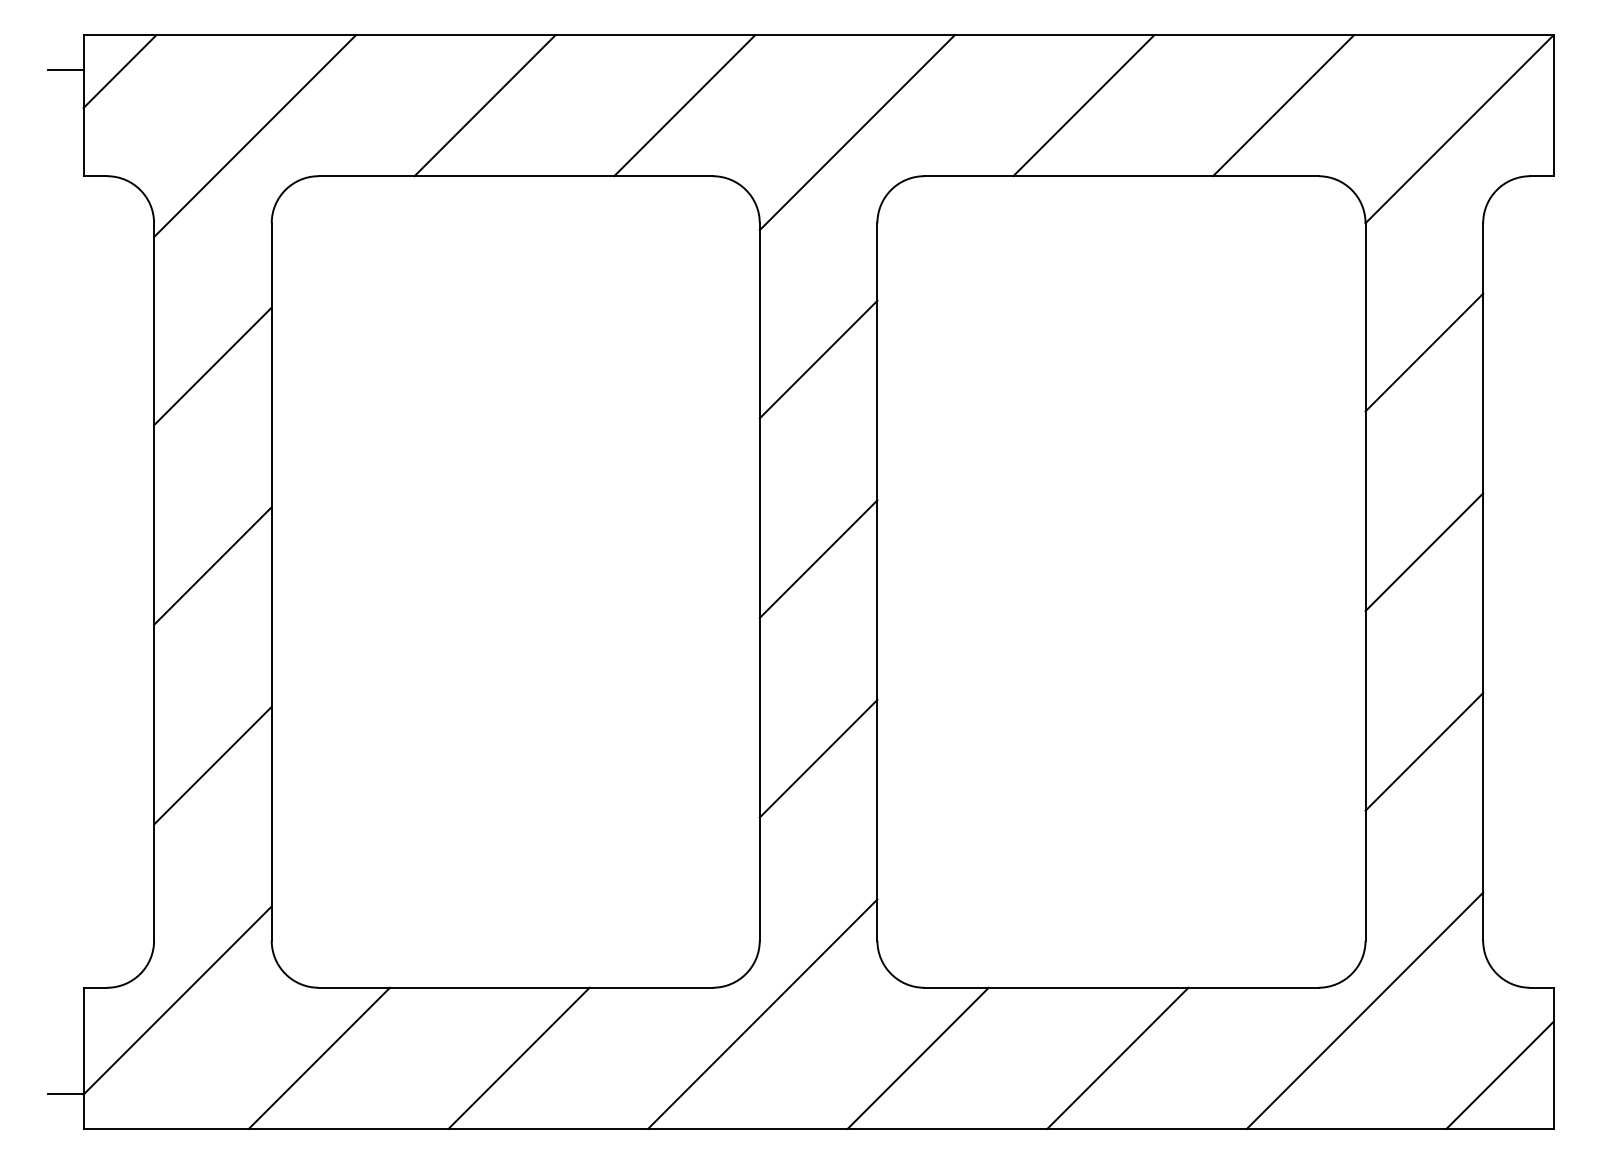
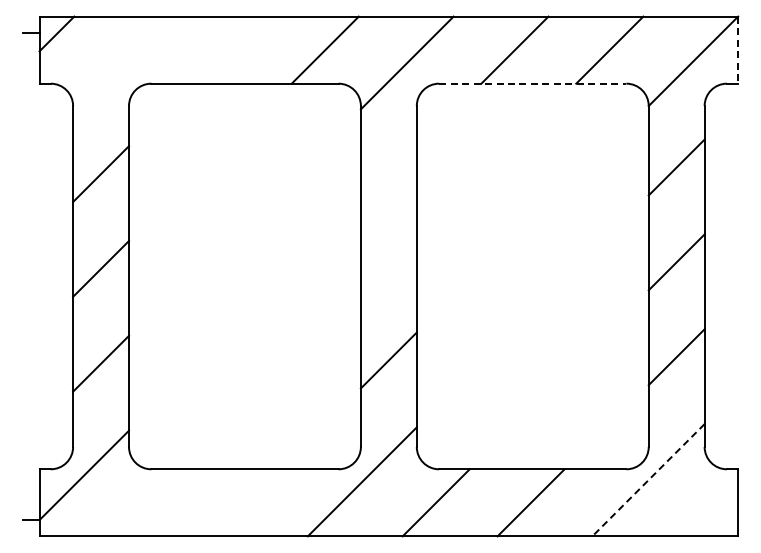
line: (483, 104) -> (229, 49), removed
line: (1554, 106) -> (738, 50), solid -> dashed
line: (255, 135) -> (121, 64), removed
line: (1120, 175) -> (532, 83), solid -> dashed
line: (817, 358) -> (388, 170), removed
line: (817, 558) -> (388, 265), removed
line: (1365, 1011) -> (648, 480), solid -> dashed
line: (319, 1057) -> (151, 502), removed
line: (518, 1057) -> (246, 502), removed
line: (1499, 1074) -> (712, 510), removed

